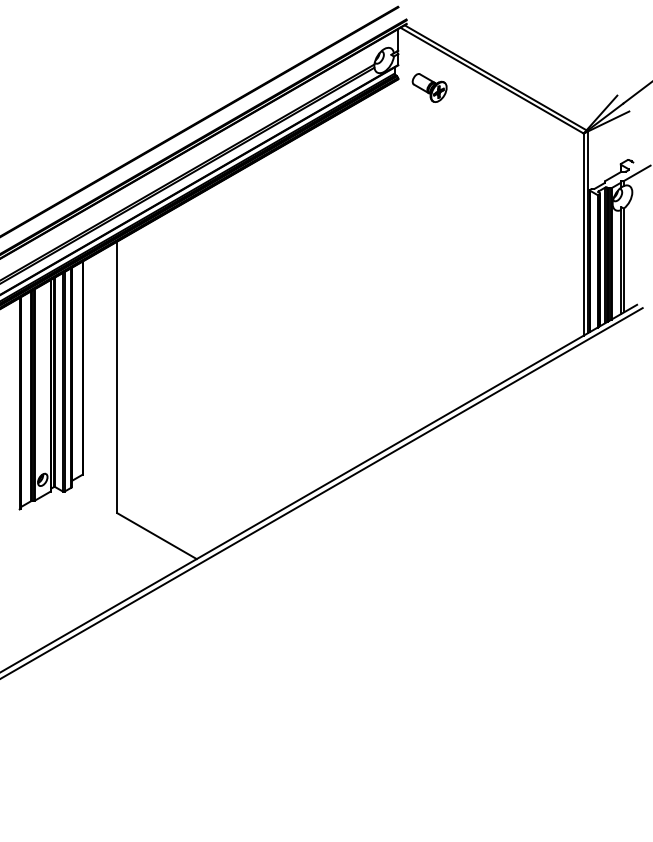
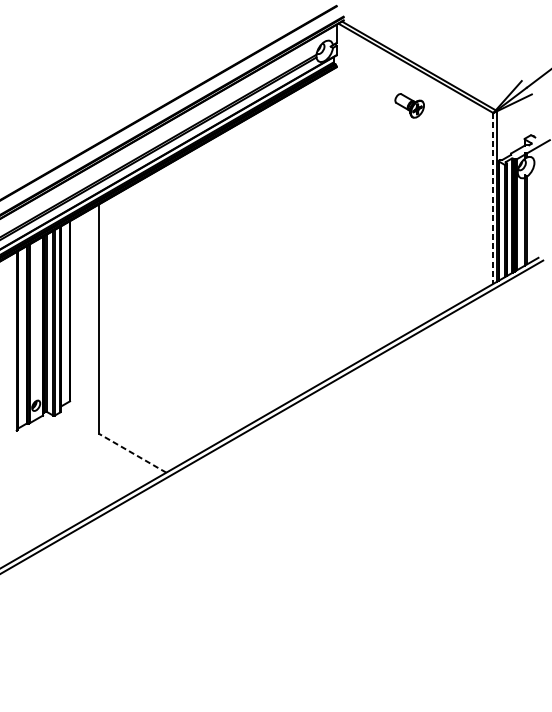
part: (429, 87) -> (409, 105), moved
line: (583, 235) -> (493, 199), solid -> dashed
line: (157, 536) -> (133, 453), solid -> dashed

